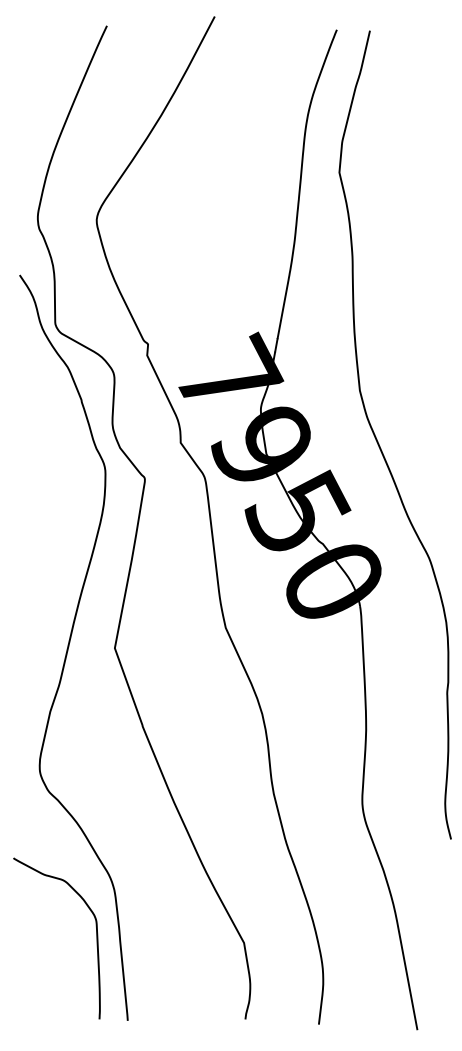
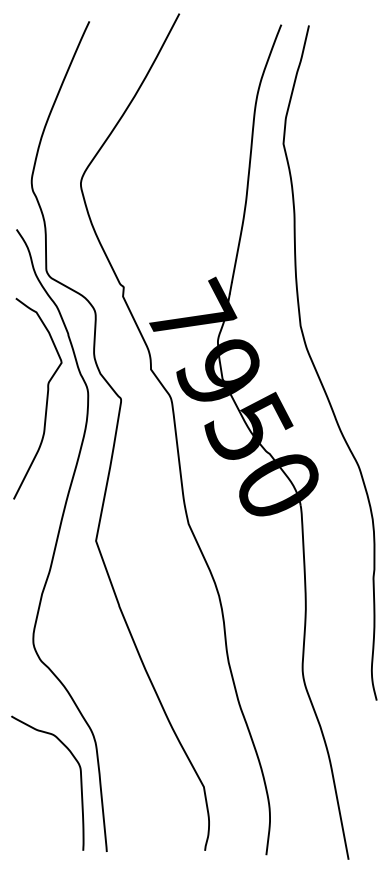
curve: (55, 477) -> (46, 398), added

